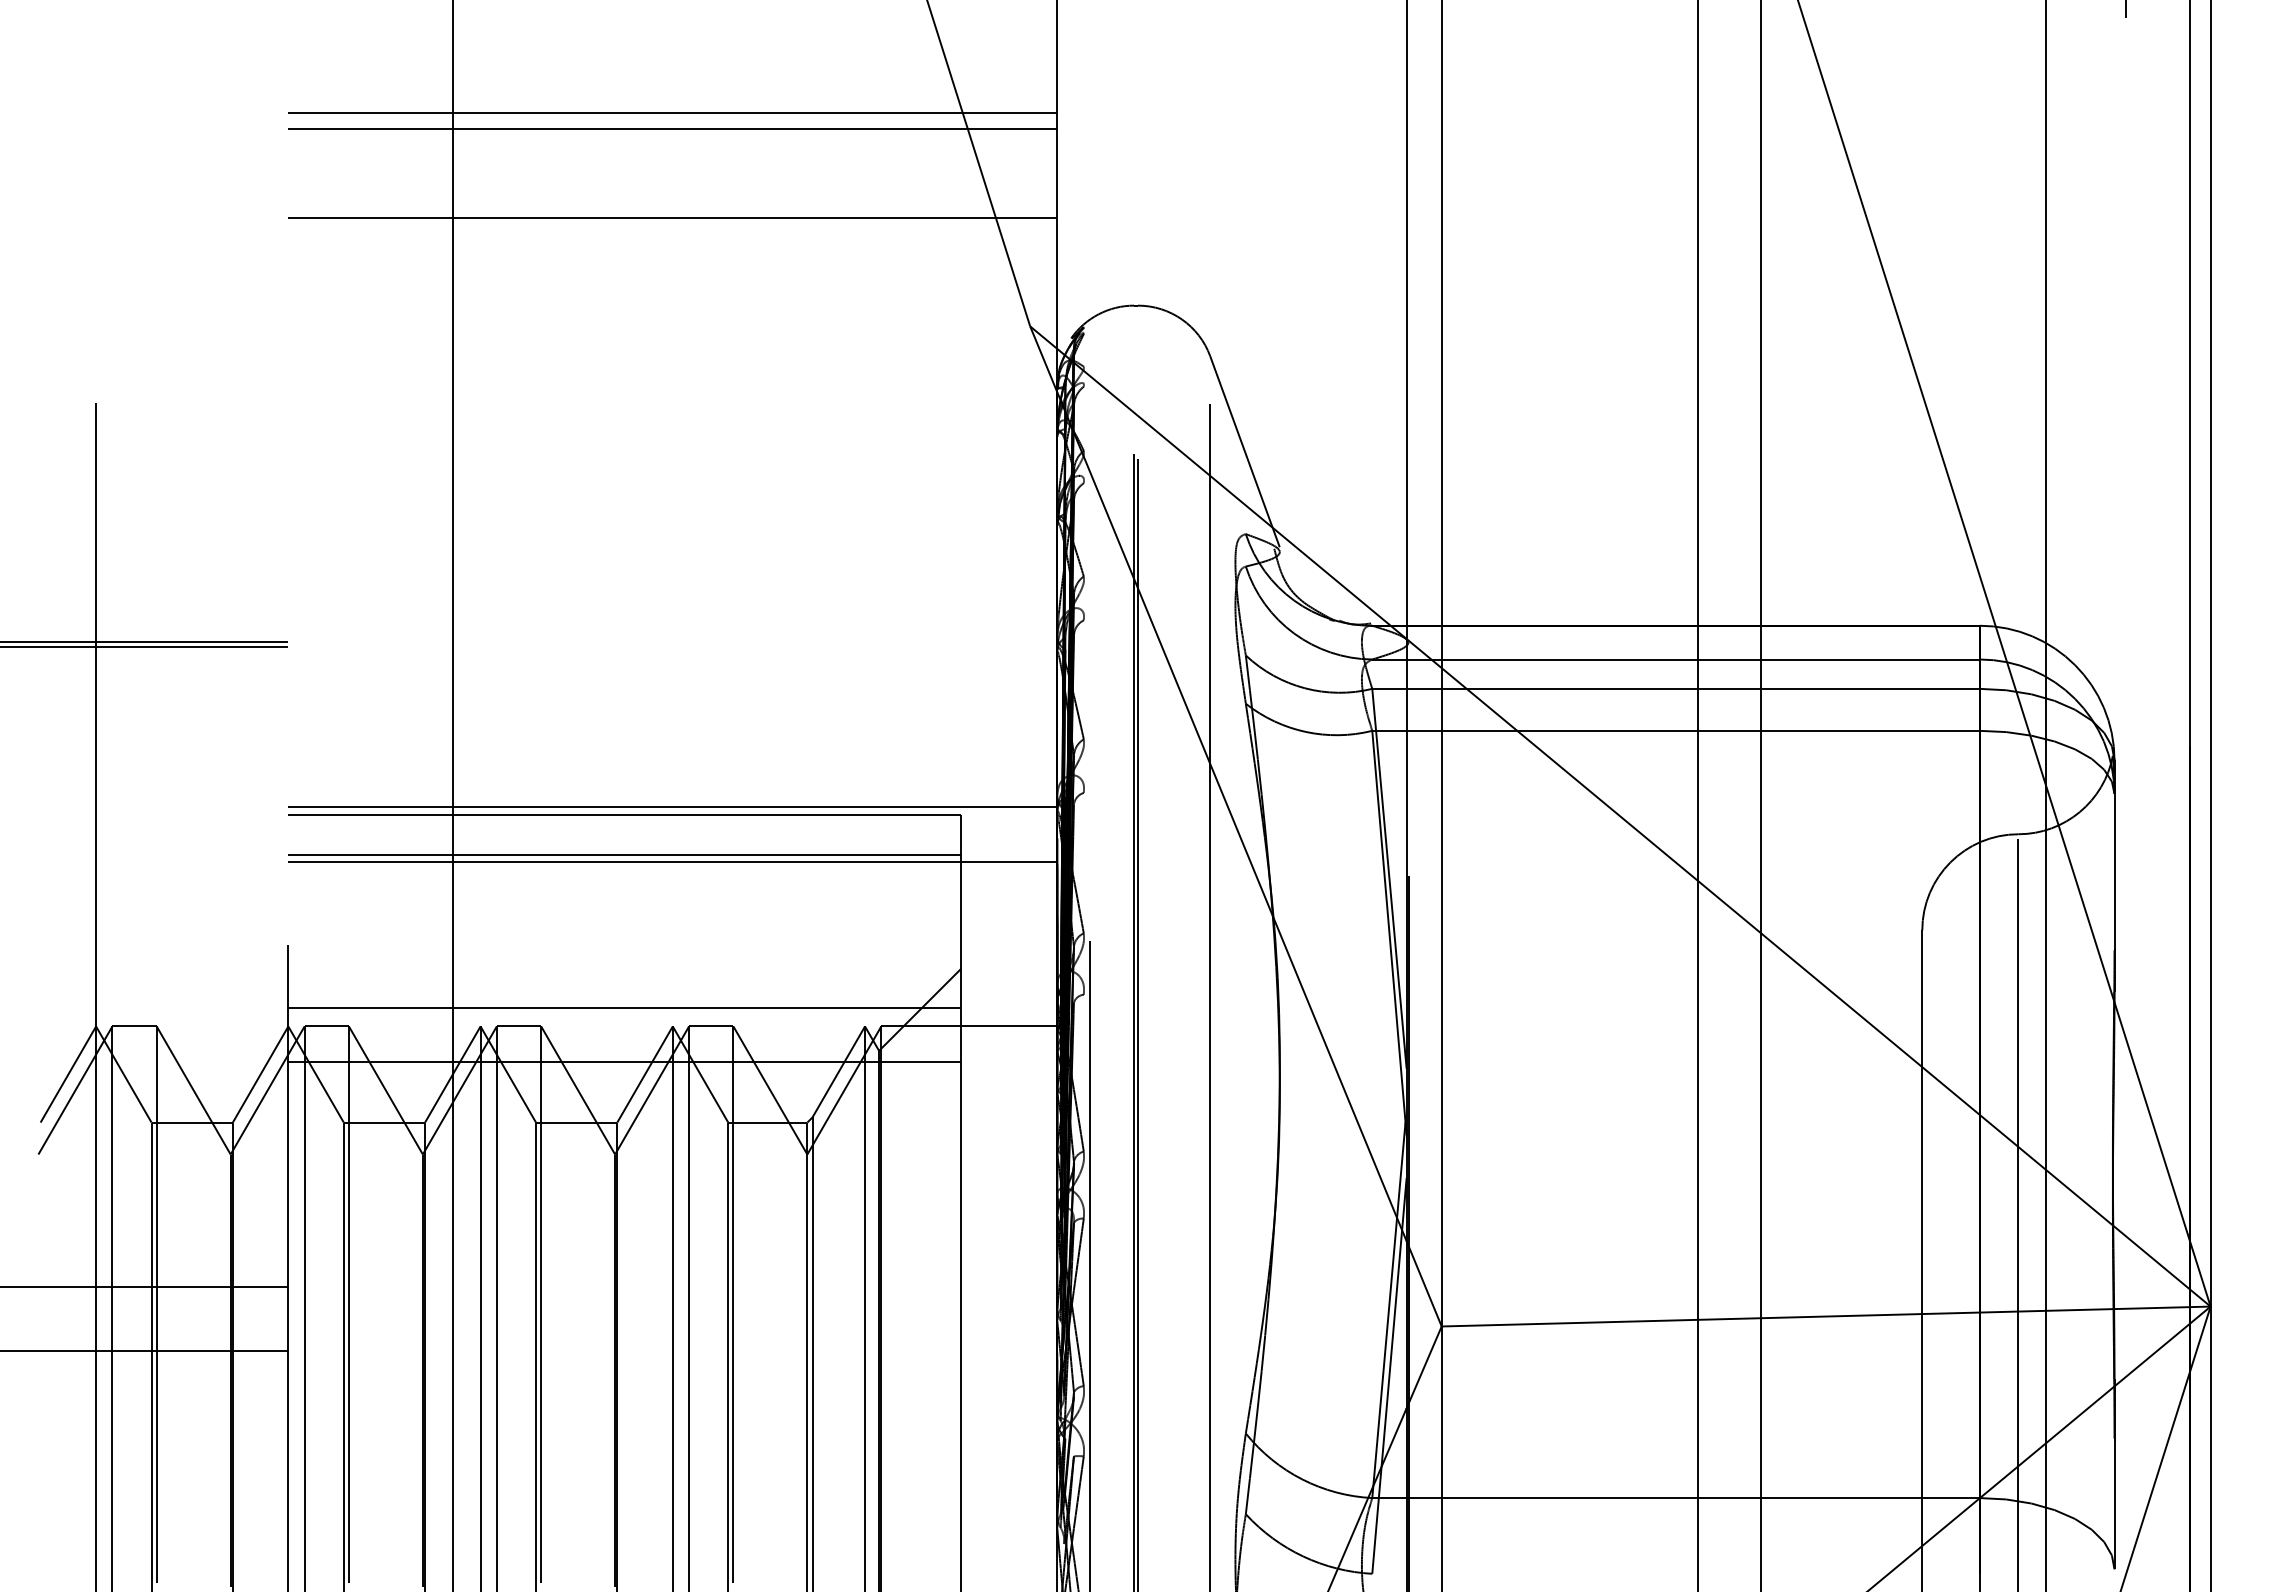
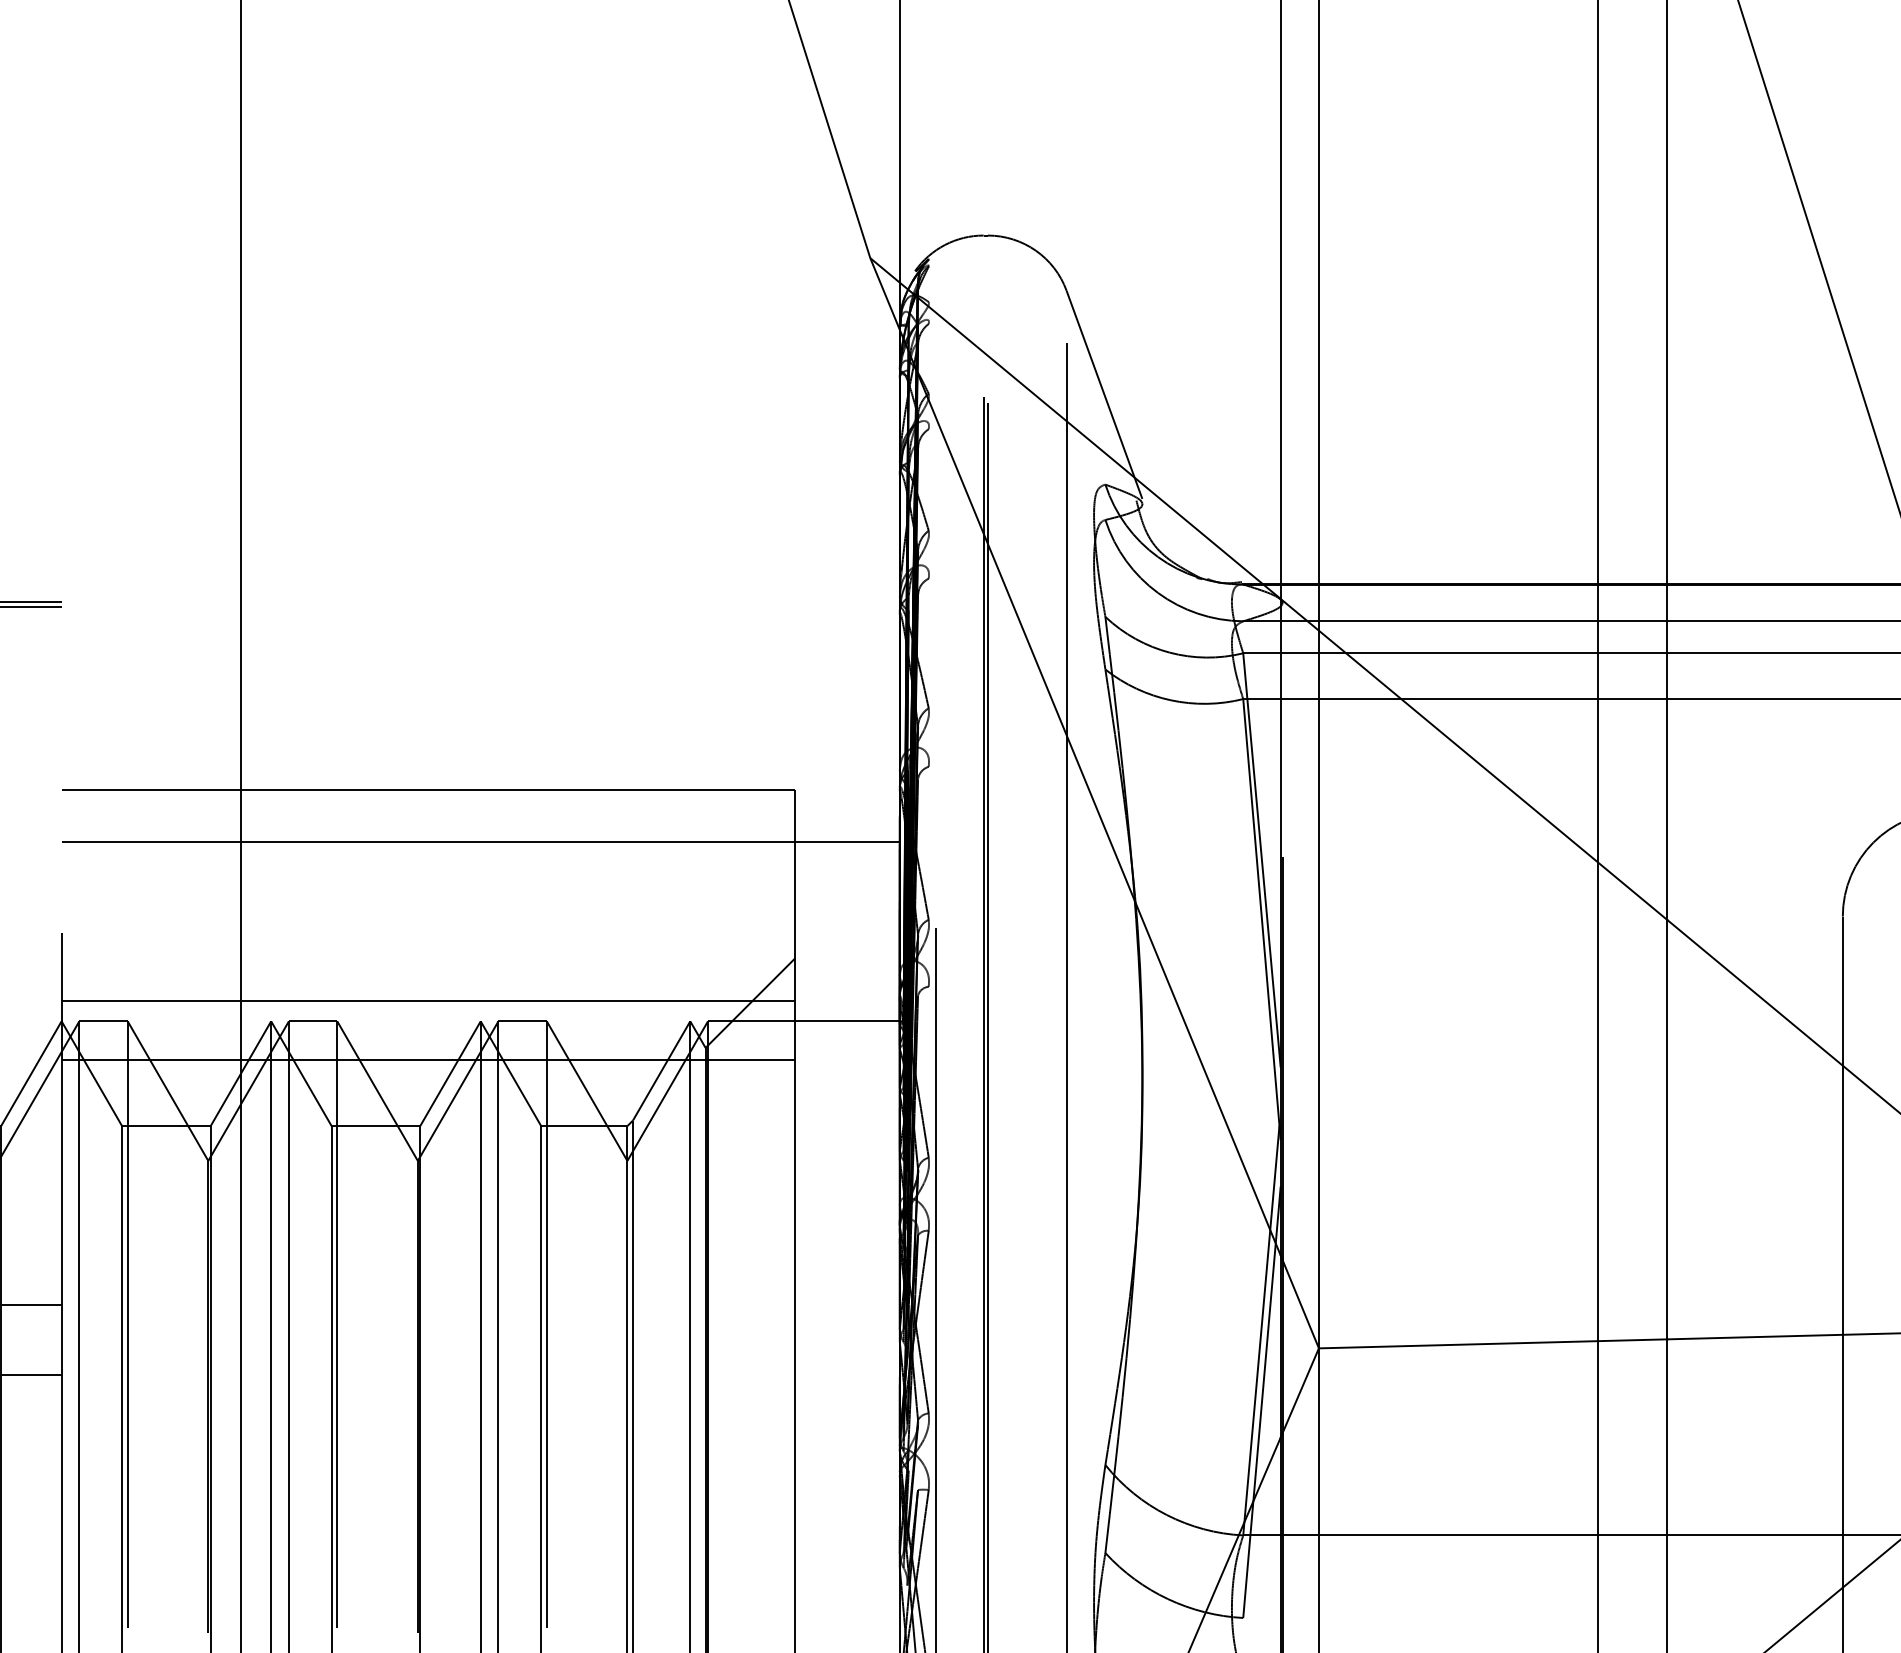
line: (672, 112) -> (480, 25), removed
line: (672, 129) -> (480, 43), removed
line: (672, 217) -> (480, 139), removed
line: (672, 806) -> (480, 781), removed
line: (624, 854) -> (428, 833), removed

